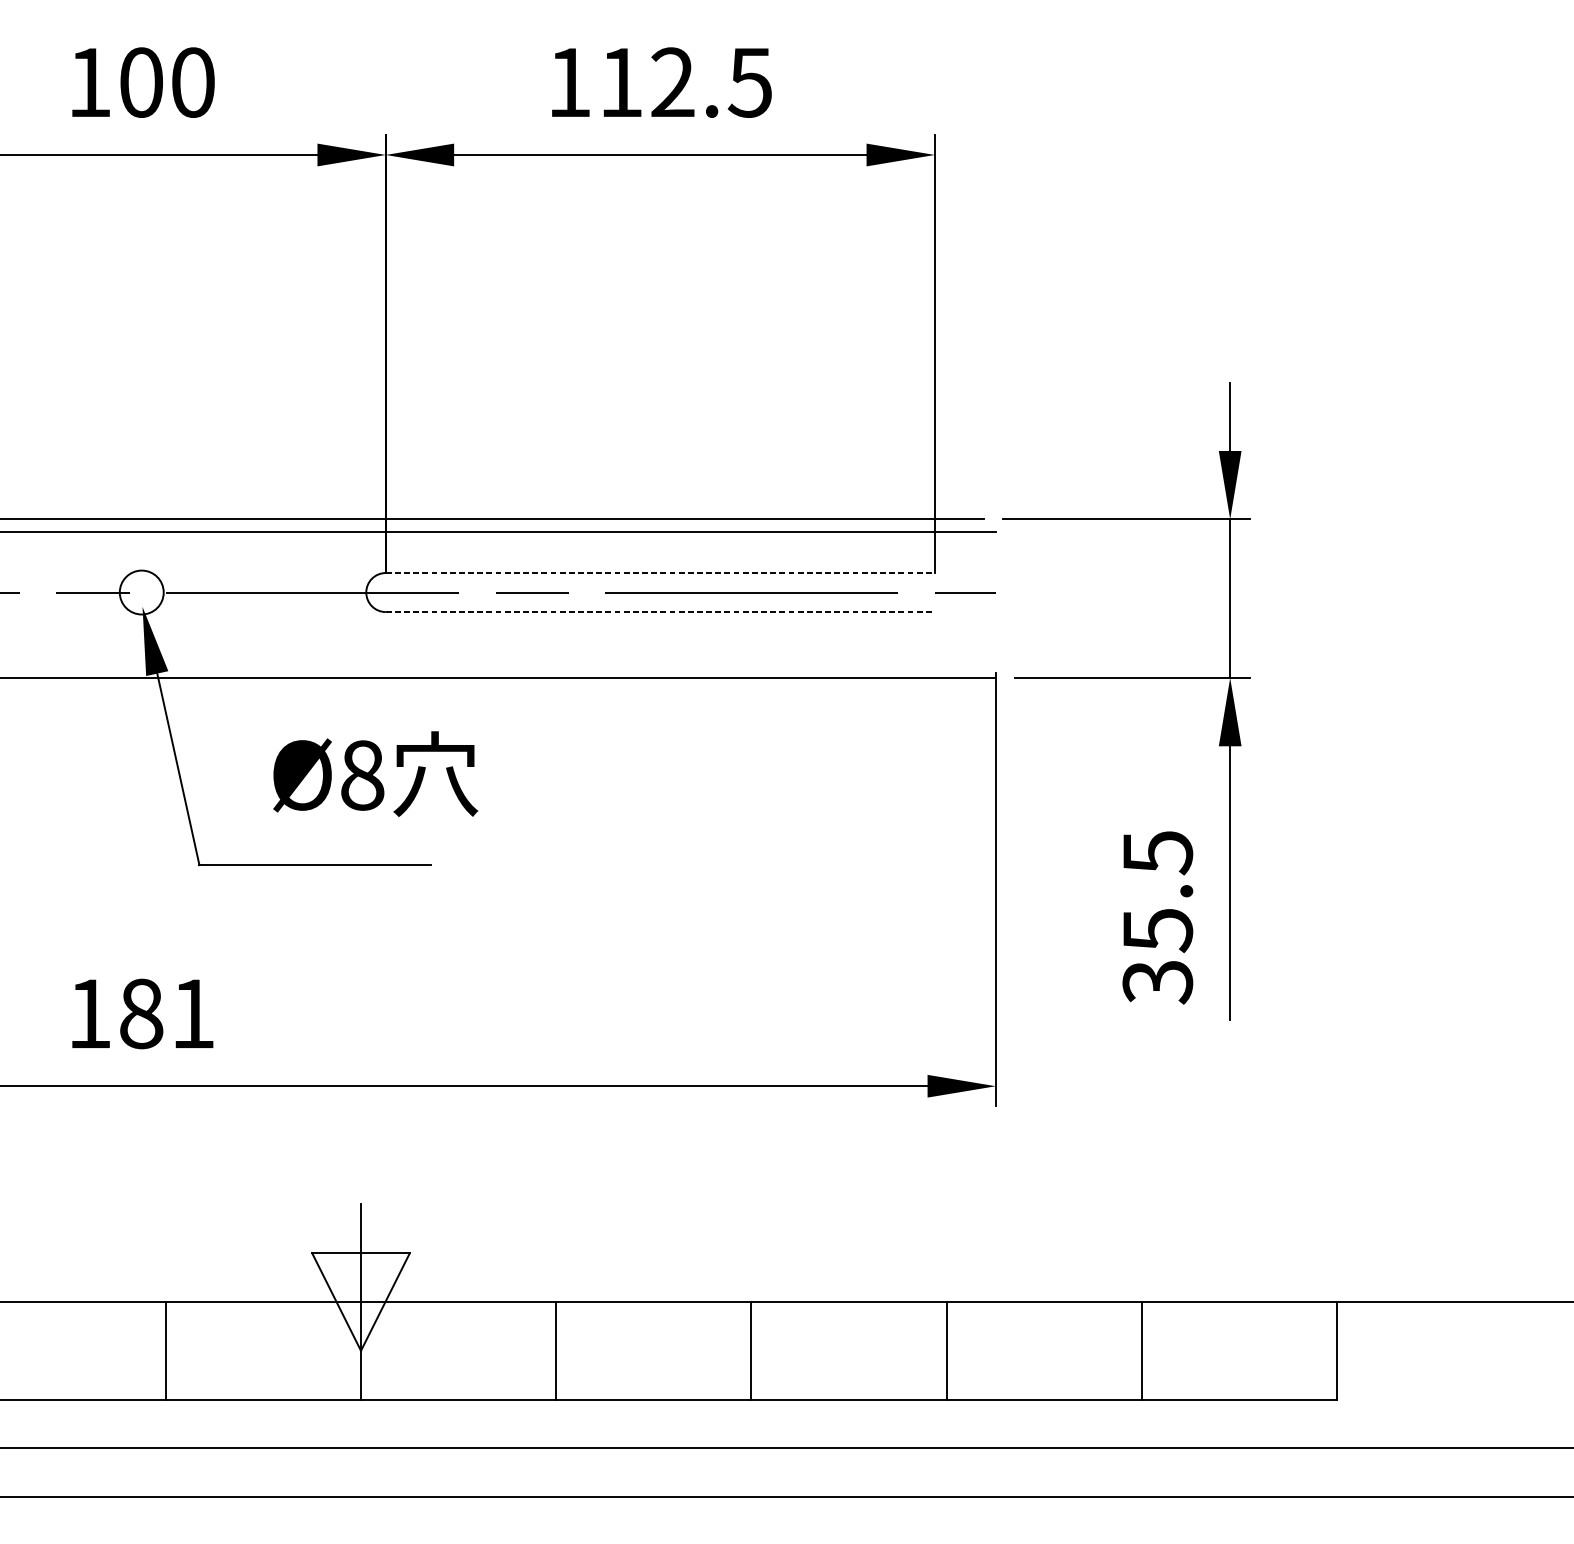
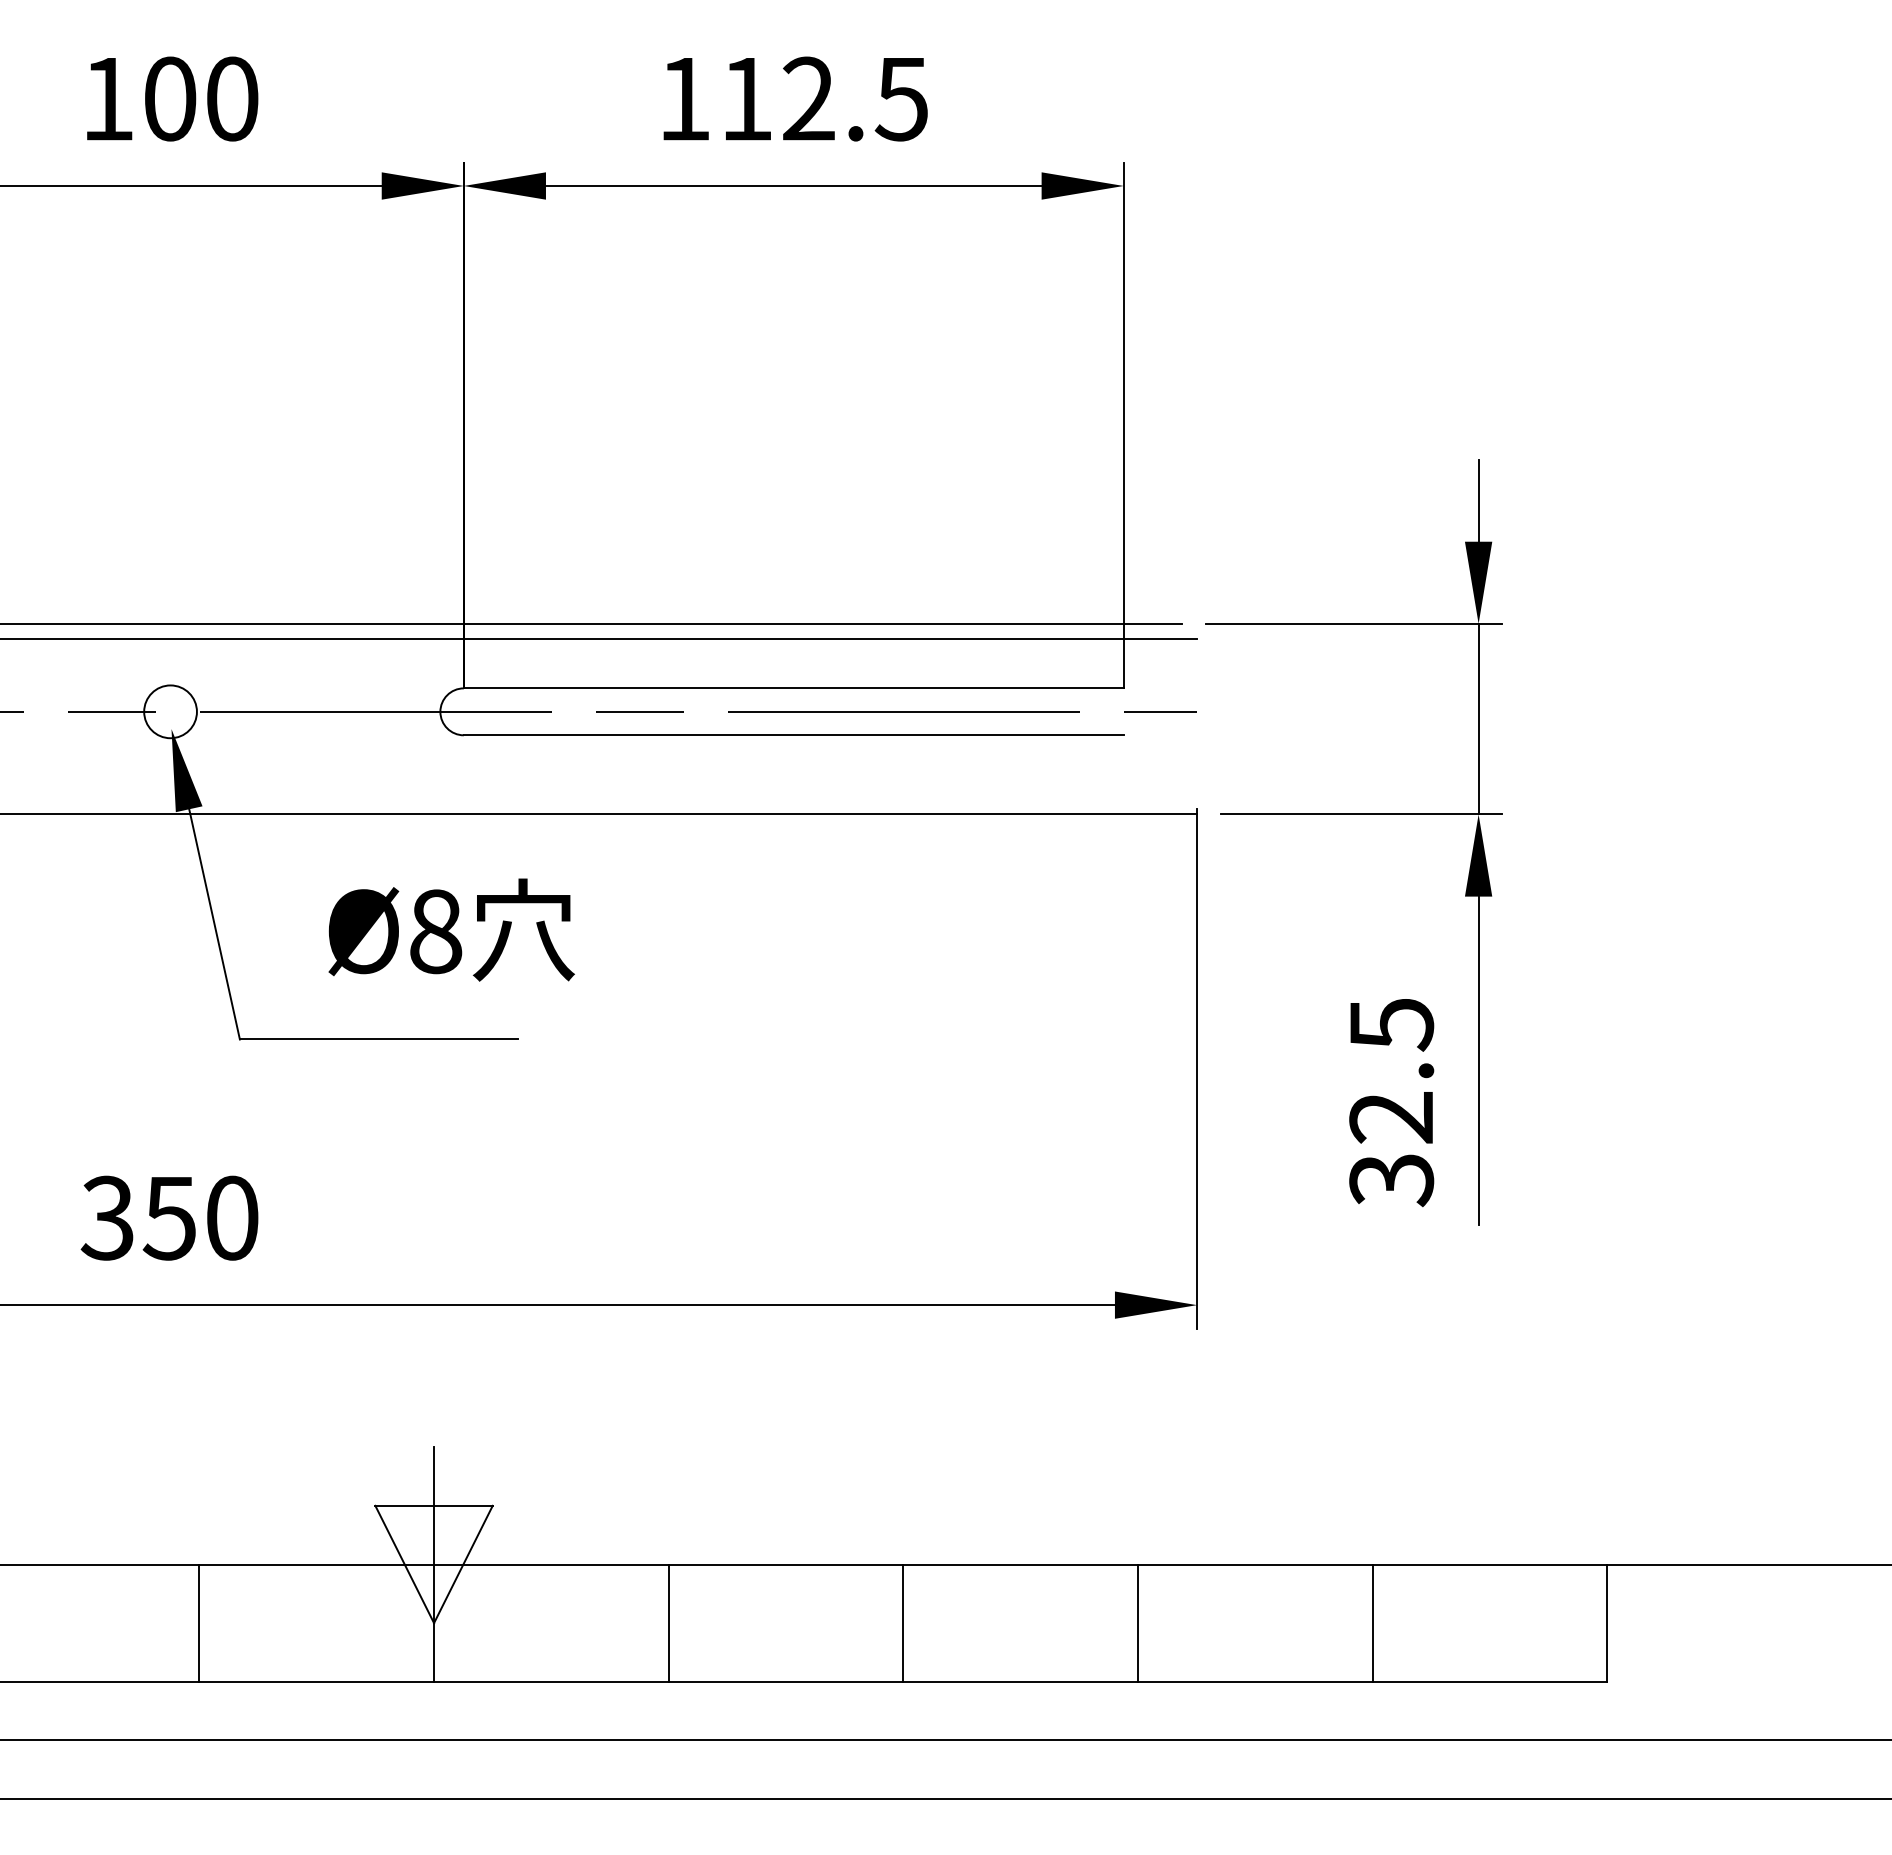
line: (660, 573) -> (793, 688), dashed -> solid
line: (660, 612) -> (793, 735), dashed -> solid
text: (1157, 930) -> (1391, 1118), 35.5 -> 32.5
text: (140, 1013) -> (169, 1217), 181 -> 350

